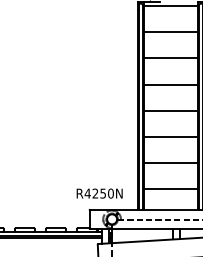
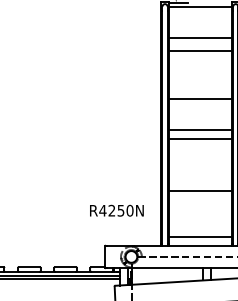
line: (170, 58) -> (199, 51), moved
line: (170, 137) -> (199, 139), moved
line: (170, 189) -> (199, 236), moved
text: (99, 193) -> (116, 210), moved

